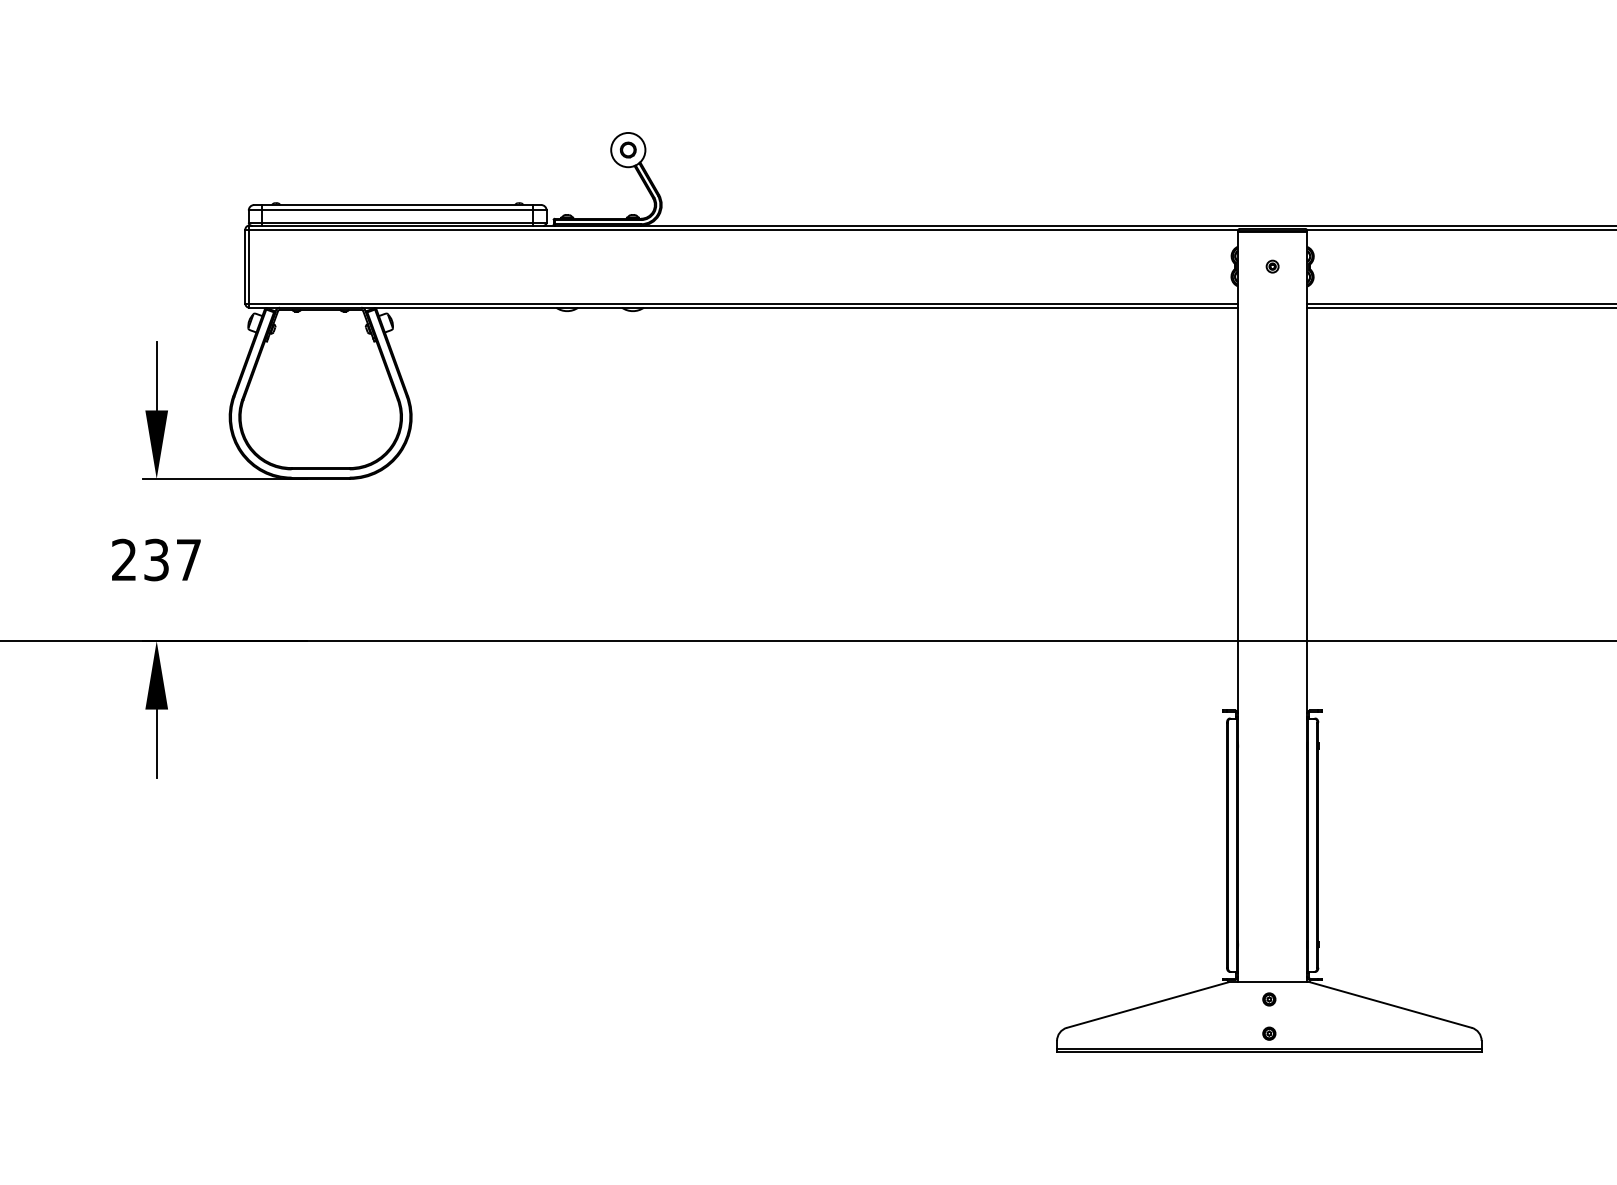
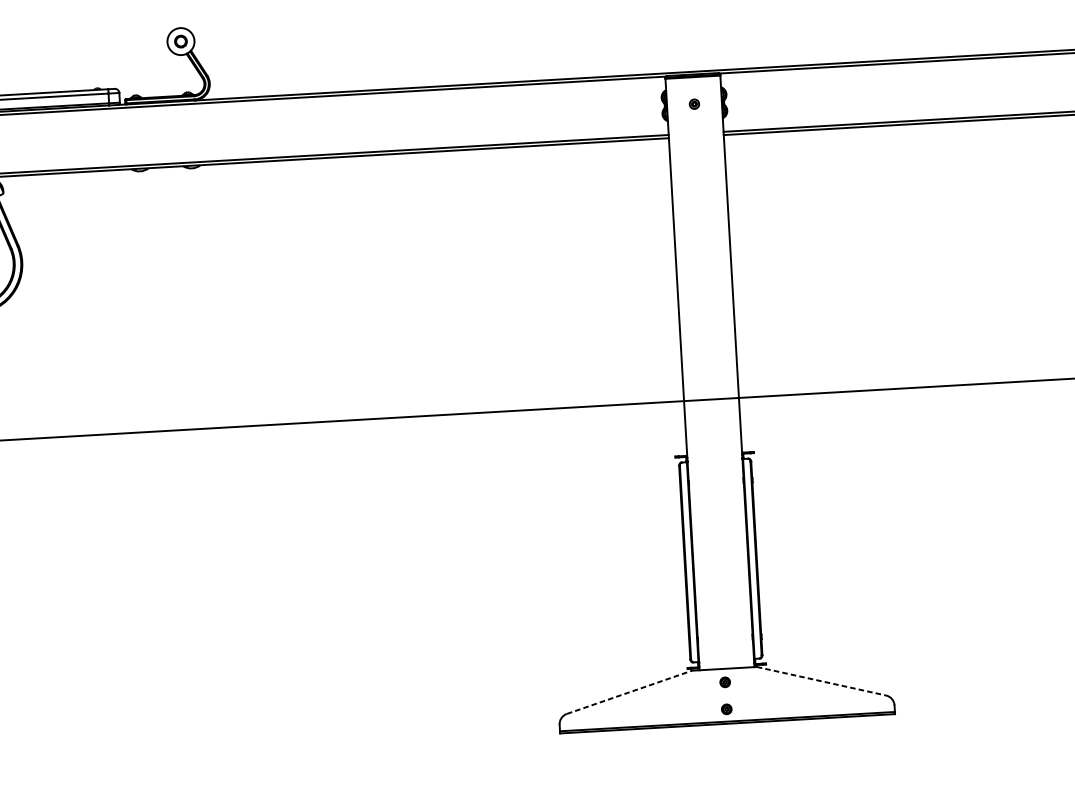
line: (1147, 1005) -> (629, 692), solid -> dashed
line: (1391, 1005) -> (821, 681), solid -> dashed

